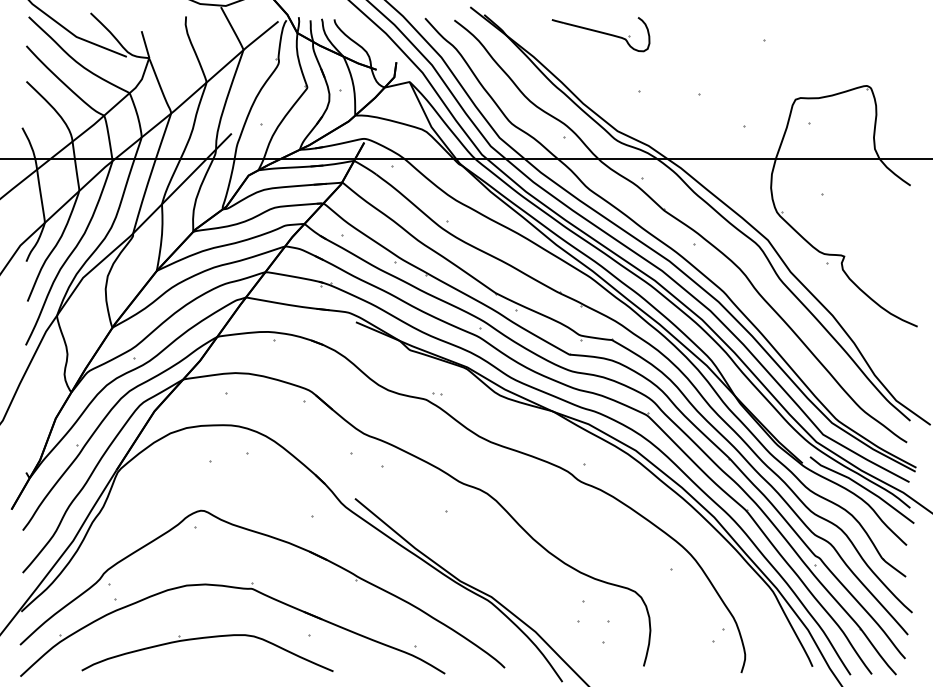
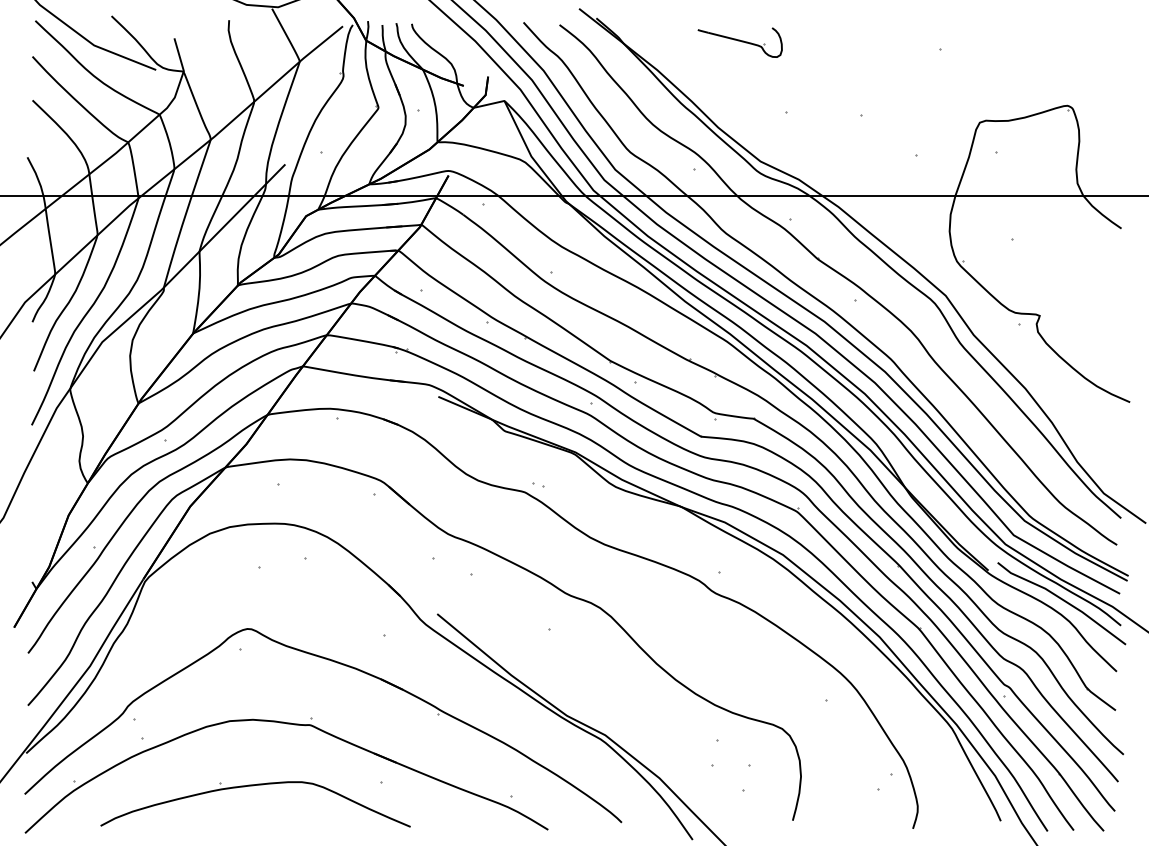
part: (600, 34) -> (739, 42), size x0.7

